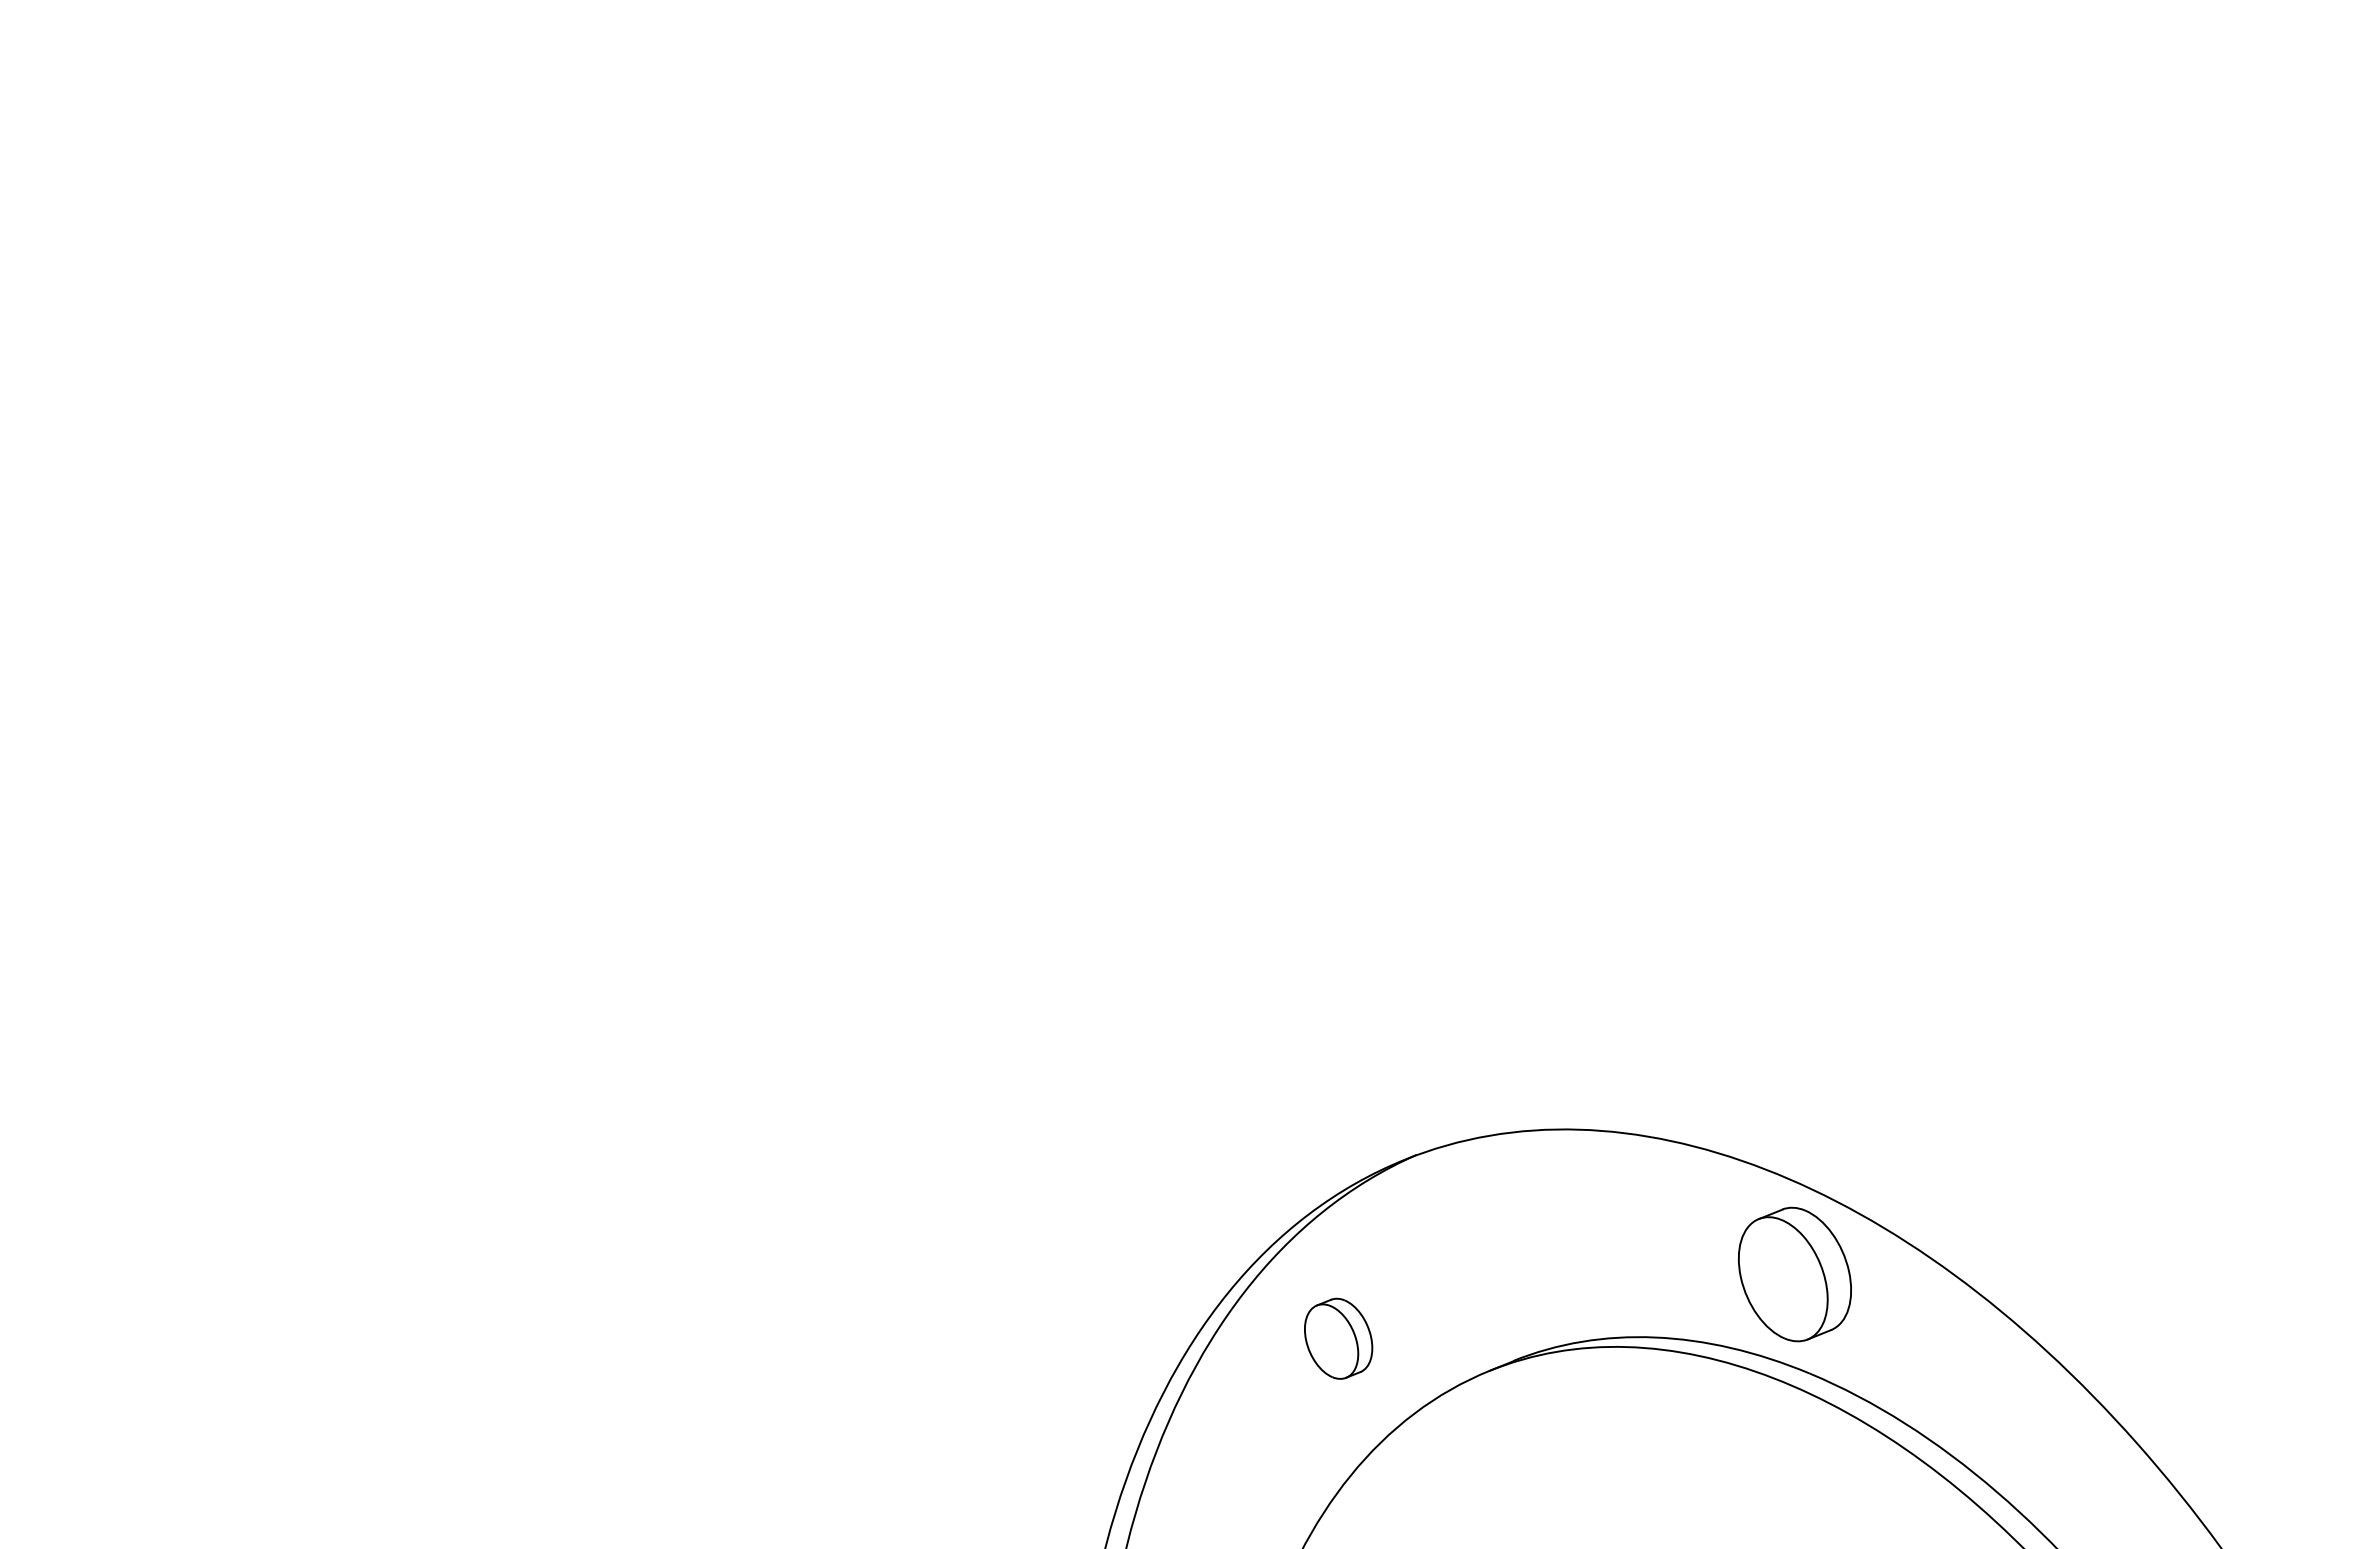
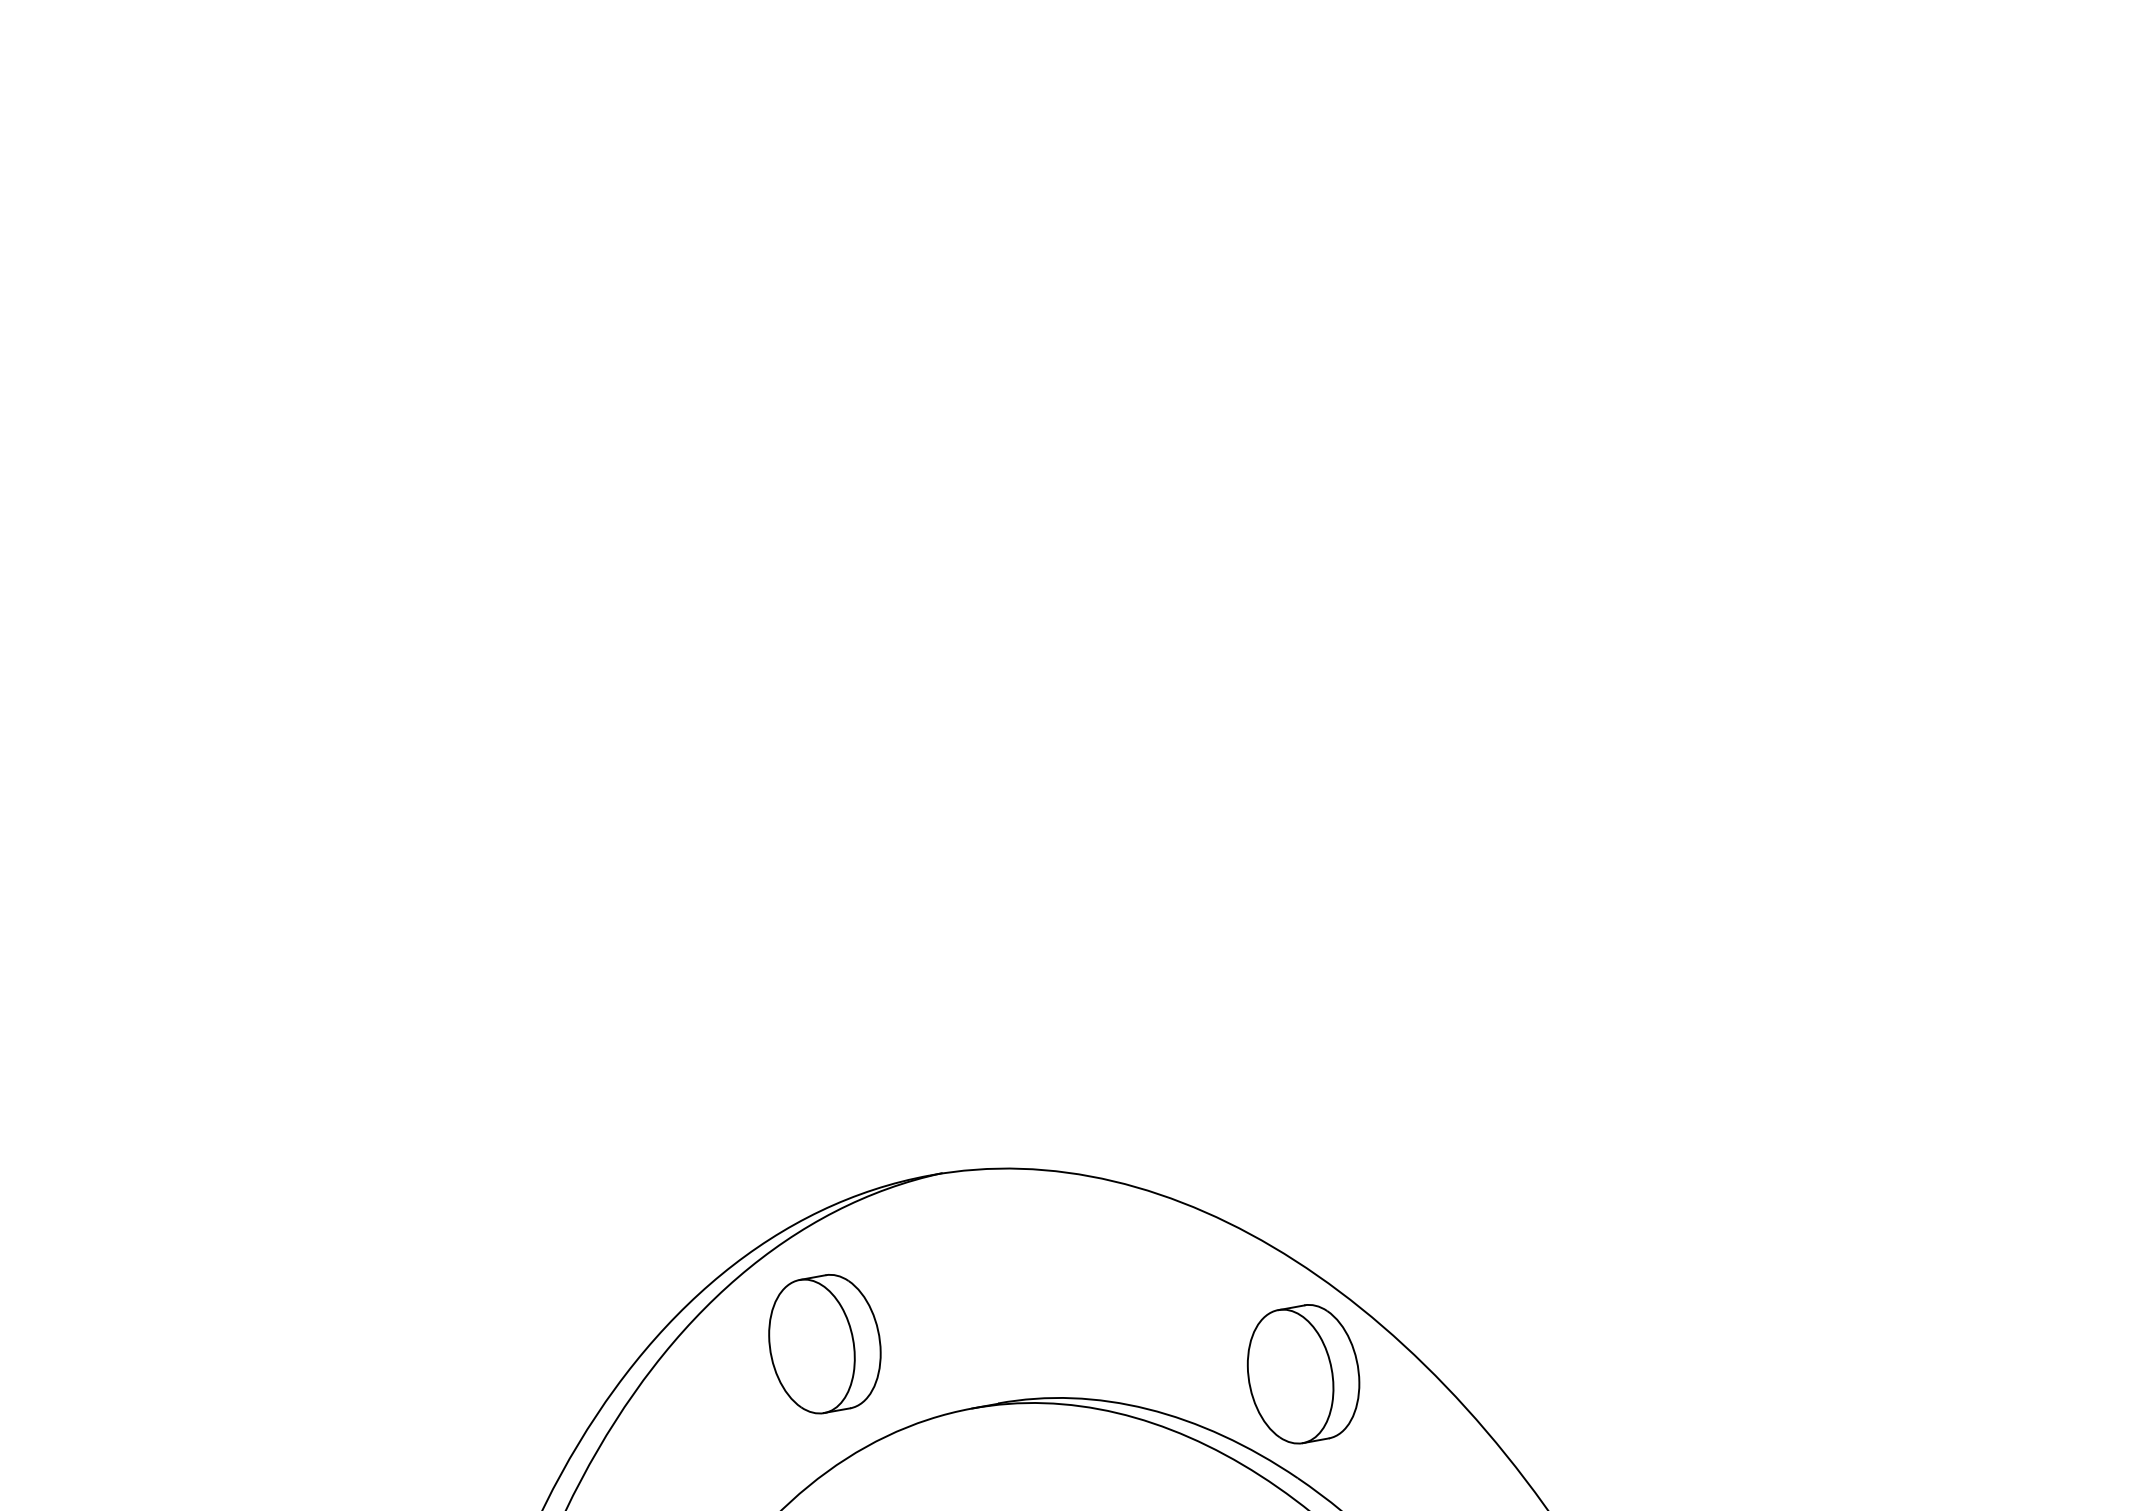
part: (1338, 1338) -> (824, 1343), size x1.67

